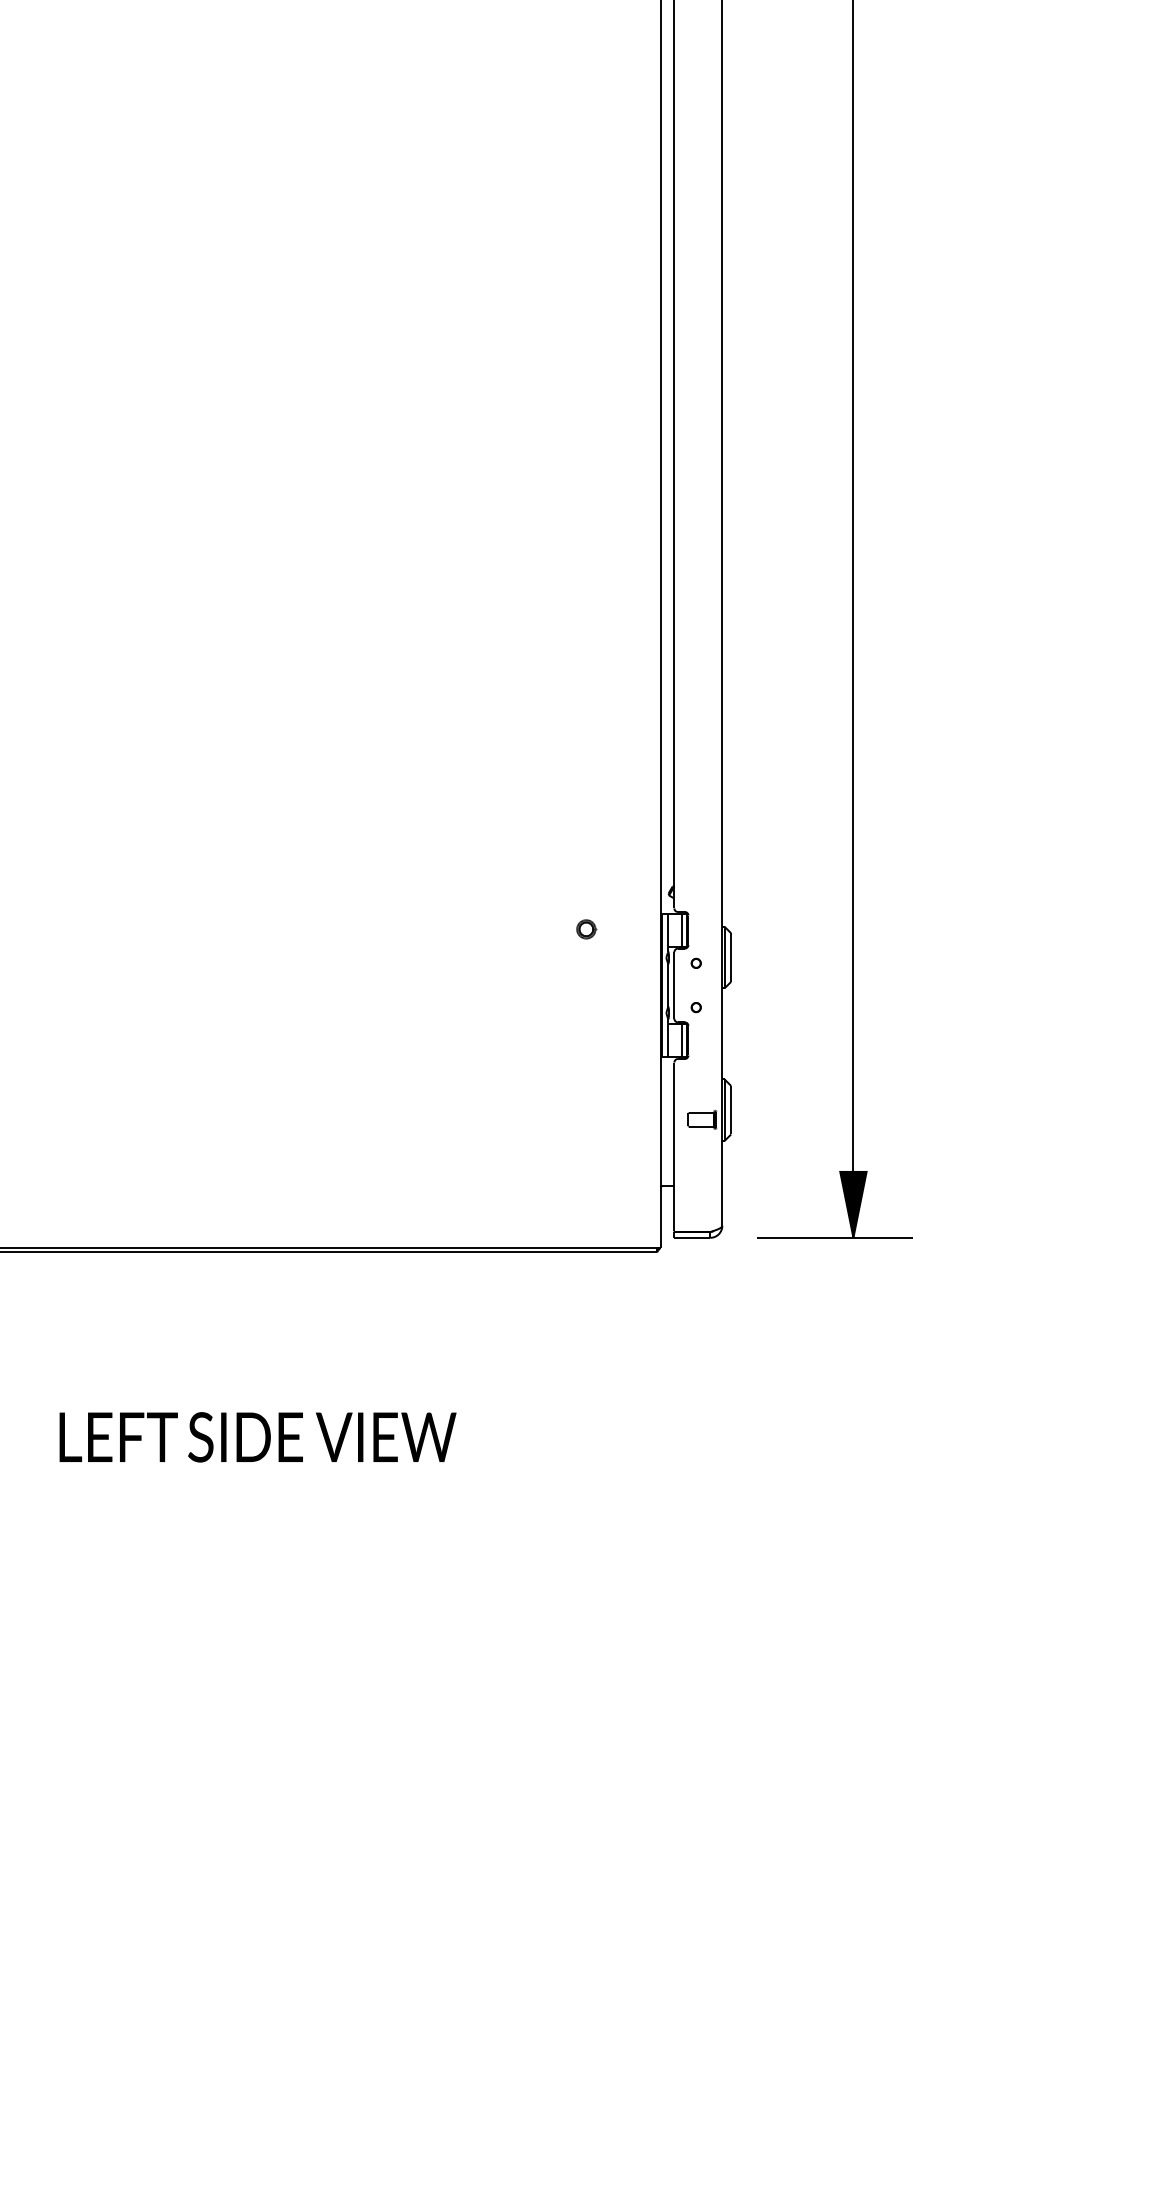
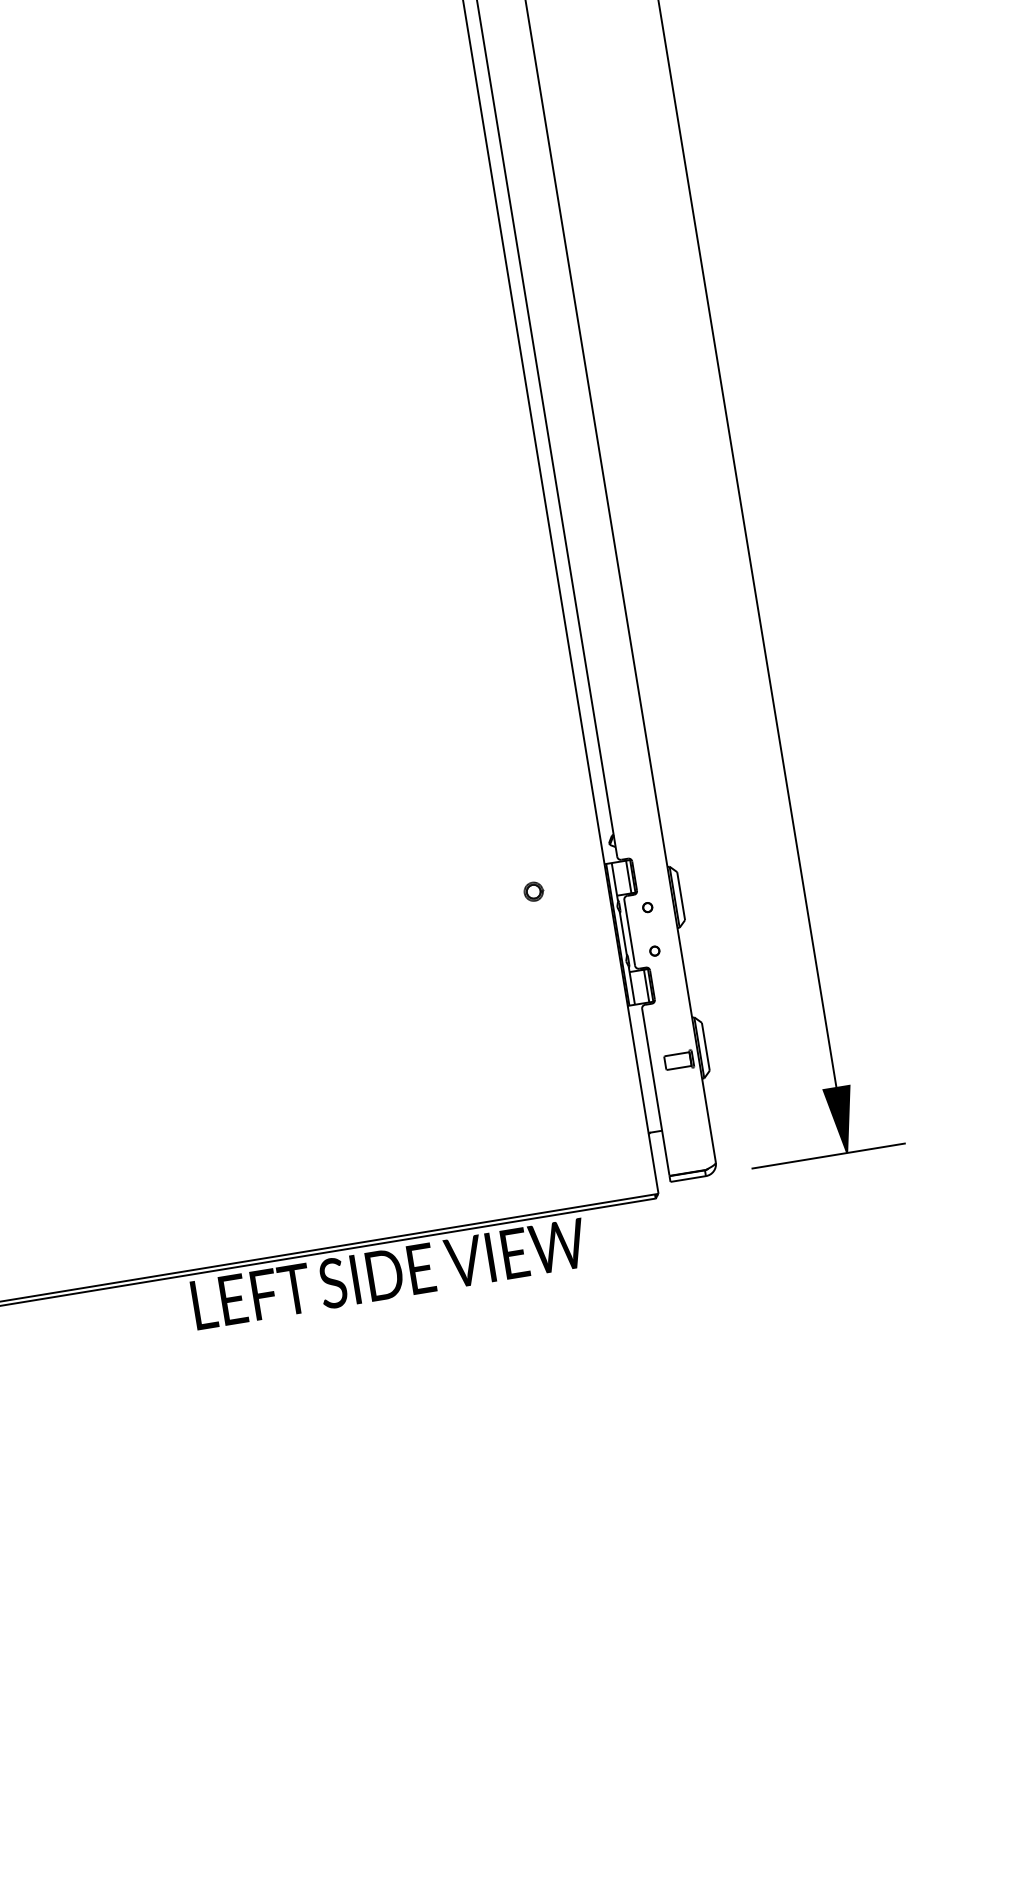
text: (257, 1437) -> (388, 1274), moved

